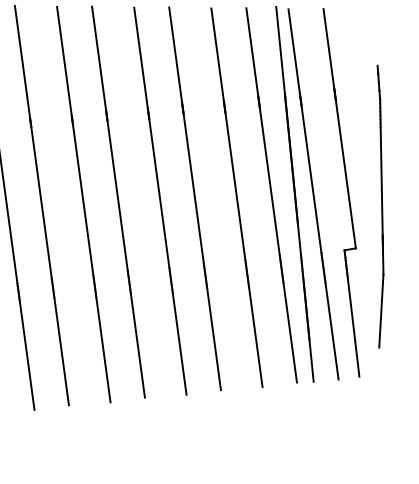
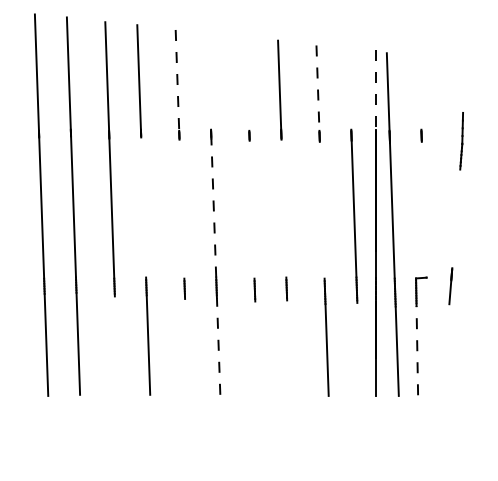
line: (328, 48) -> (419, 92), removed
line: (280, 49) -> (375, 89), solid -> dashed
line: (251, 51) -> (349, 88), removed
line: (217, 55) -> (317, 88), solid -> dashed
line: (140, 57) -> (247, 83), removed
line: (99, 58) -> (209, 80), removed
line: (64, 61) -> (177, 80), solid -> dashed
line: (345, 174) -> (423, 209), removed
line: (381, 180) -> (456, 218), removed
line: (234, 185) -> (321, 209), removed
line: (193, 188) -> (283, 208), removed
line: (158, 193) -> (251, 209), removed
line: (117, 196) -> (213, 208), solid -> dashed
line: (82, 199) -> (181, 208), removed
line: (41, 202) -> (143, 207), removed
line: (380, 311) -> (443, 337), removed
line: (353, 328) -> (417, 350), solid -> dashed
line: (289, 332) -> (358, 348), removed
line: (213, 338) -> (288, 347), removed
line: (179, 343) -> (256, 348), removed
line: (137, 345) -> (218, 346), solid -> dashed
line: (103, 348) -> (186, 346), removed
line: (27, 355) -> (116, 345), removed

